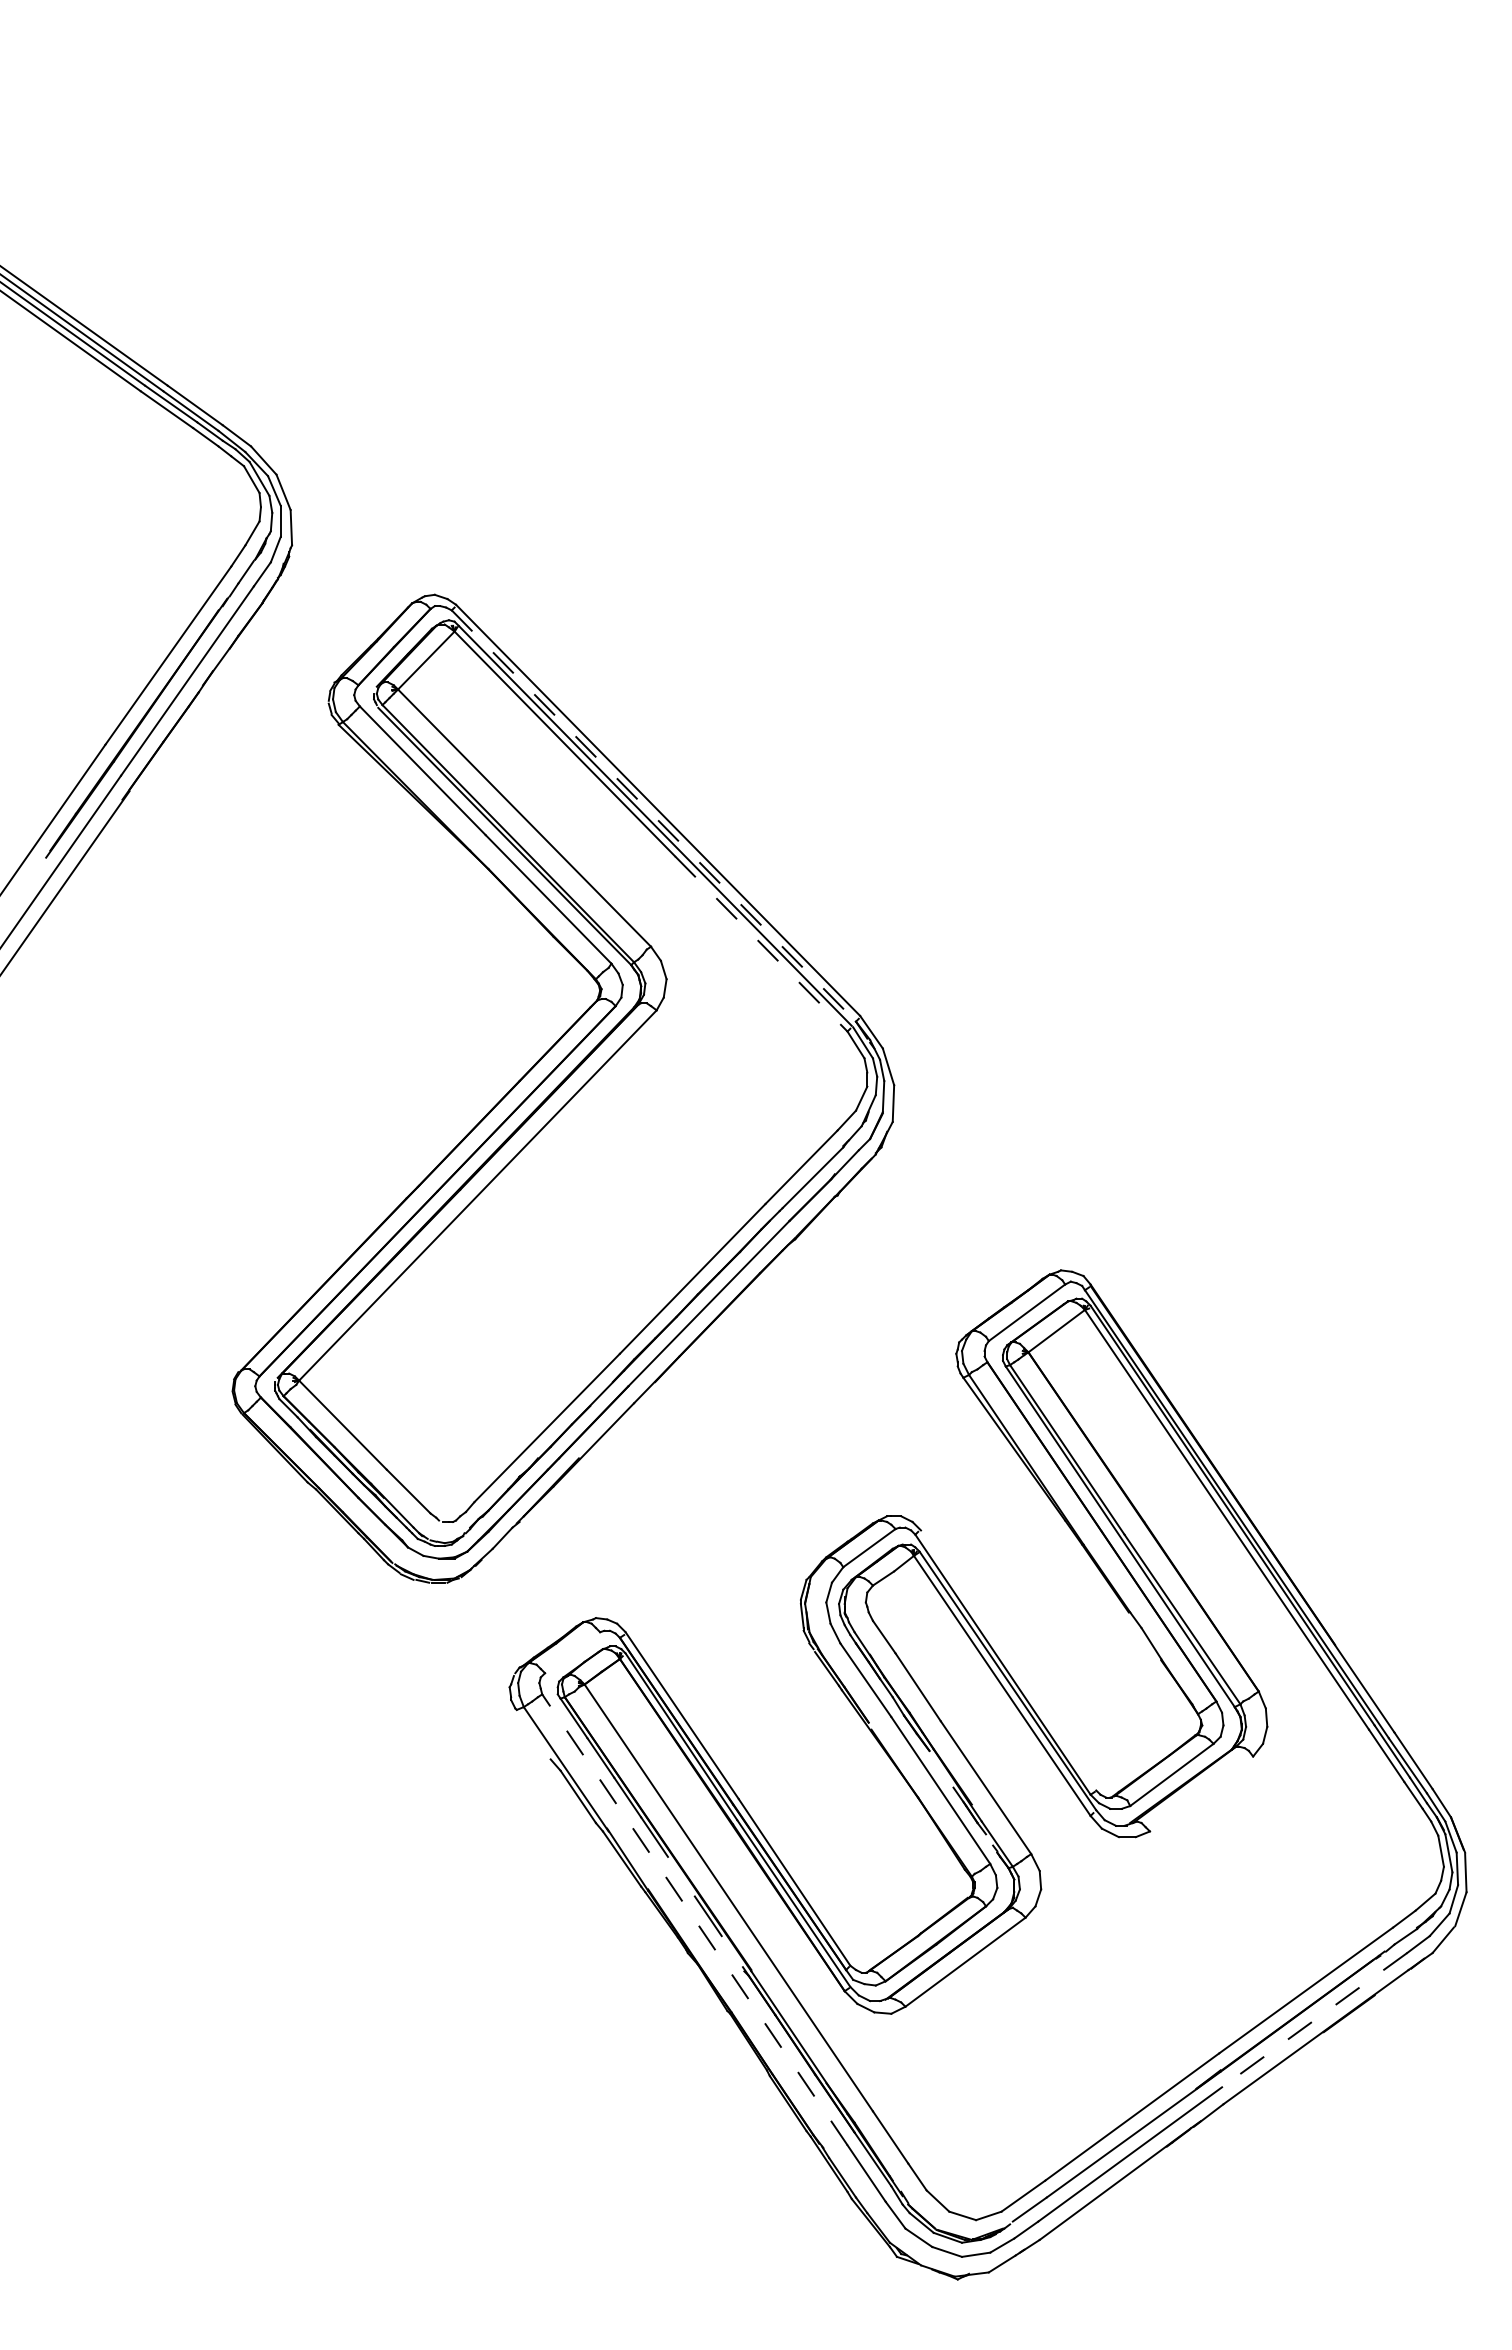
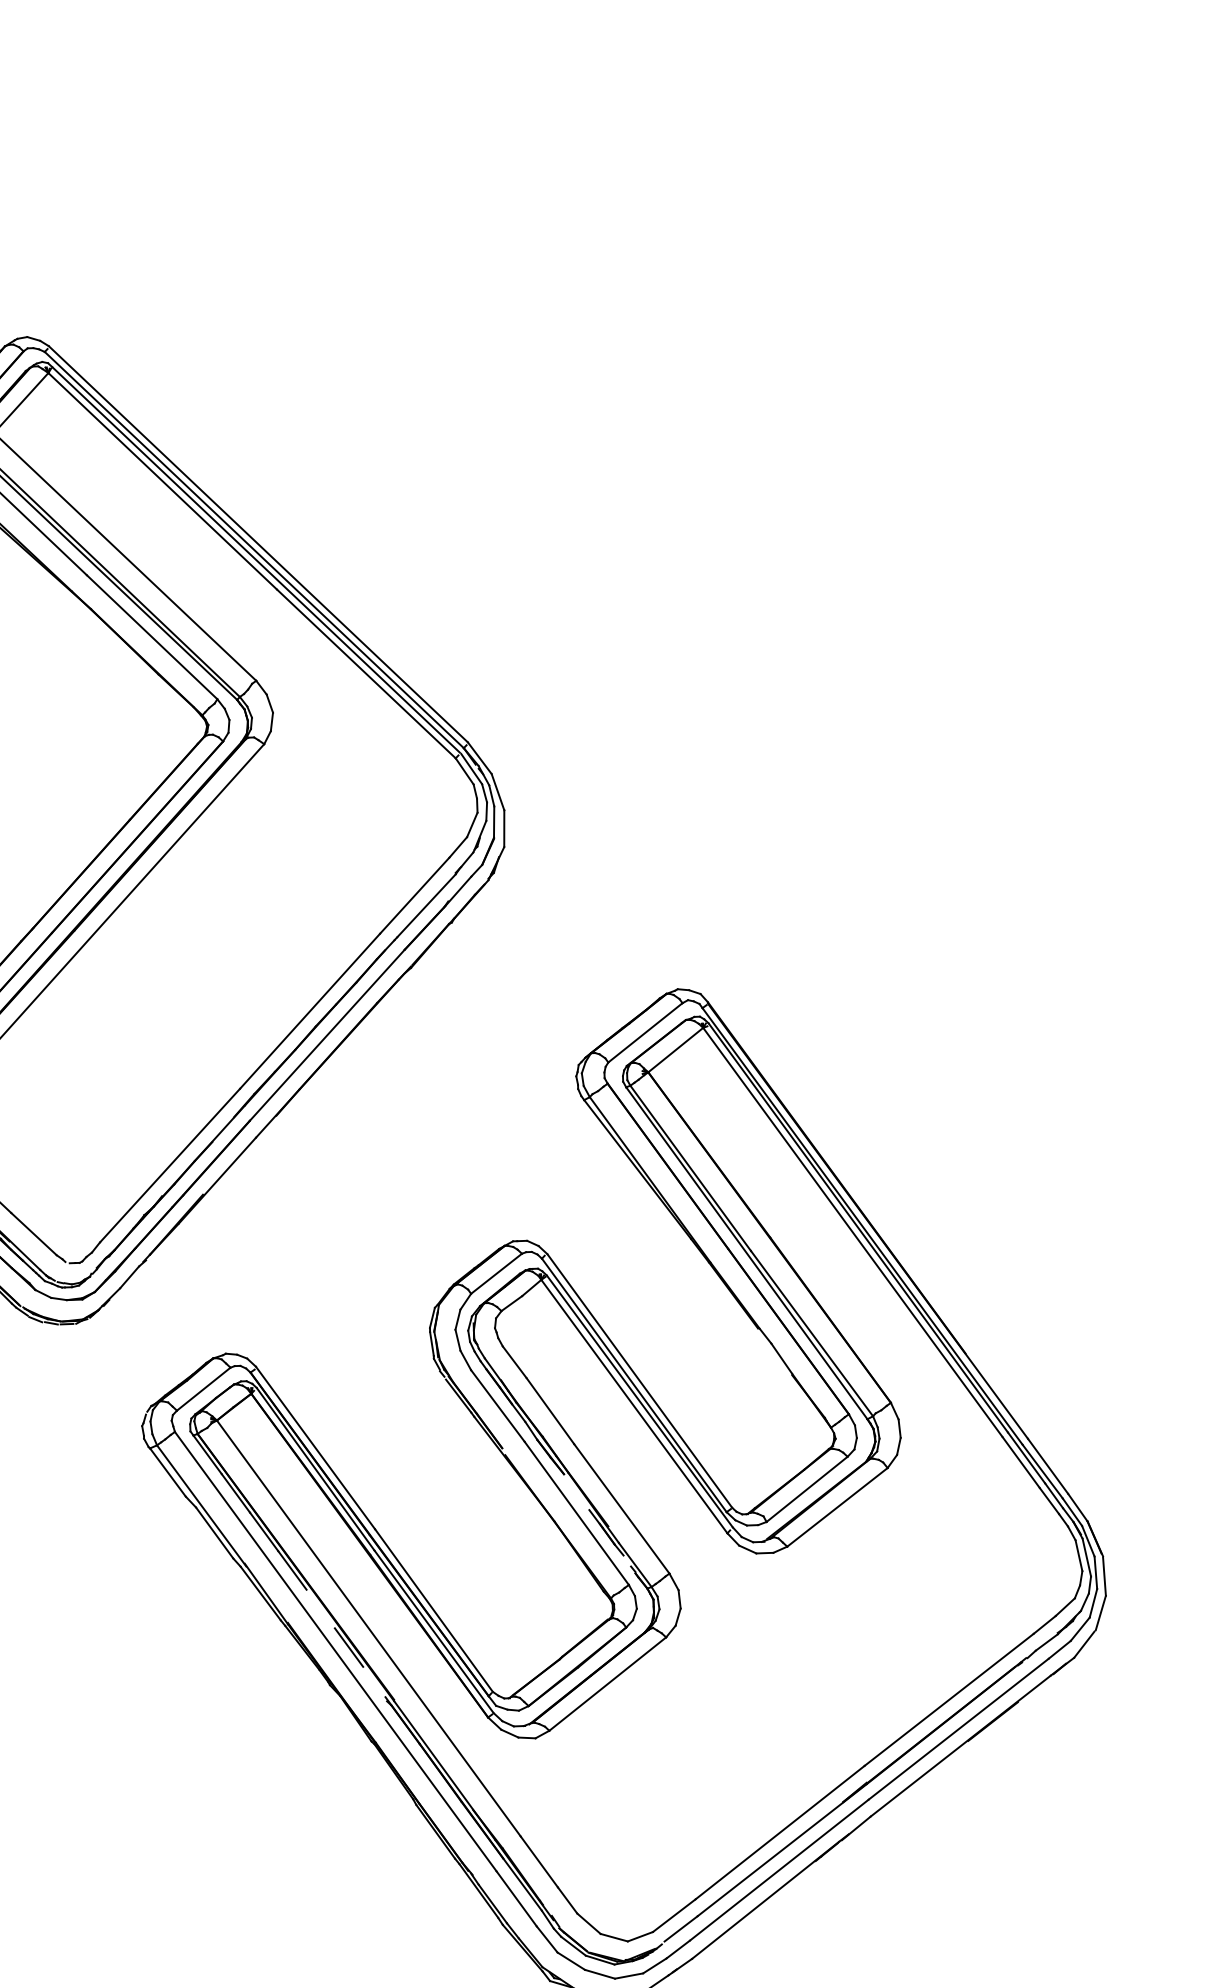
line: (654, 816) -> (254, 550), dashed -> solid
line: (761, 943) -> (366, 673), dashed -> solid
line: (572, 1652) -> (203, 1388), added
line: (1008, 1660) -> (639, 1380), added
line: (533, 1734) -> (167, 1472), added
line: (1201, 1793) -> (837, 1506), added
line: (694, 1919) -> (335, 1651), dashed -> solid
line: (1314, 2020) -> (958, 1729), dashed -> solid

